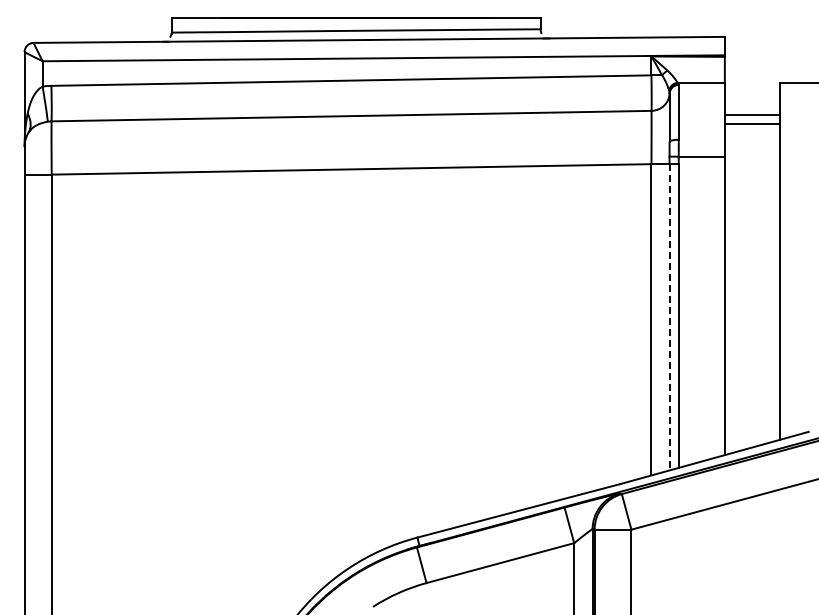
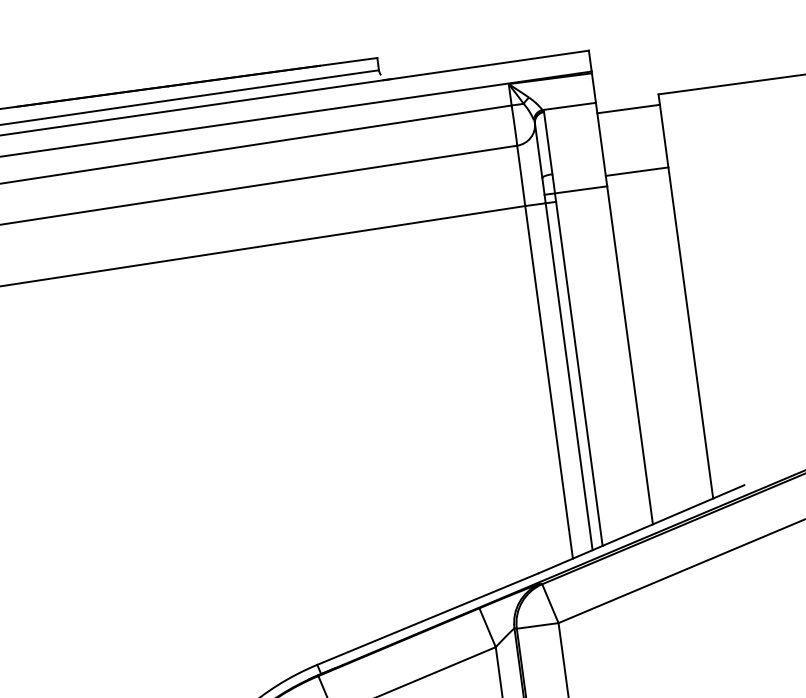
line: (752, 115) -> (637, 171), moved
line: (752, 124) -> (628, 109), moved
line: (669, 317) -> (569, 376), dashed -> solid

